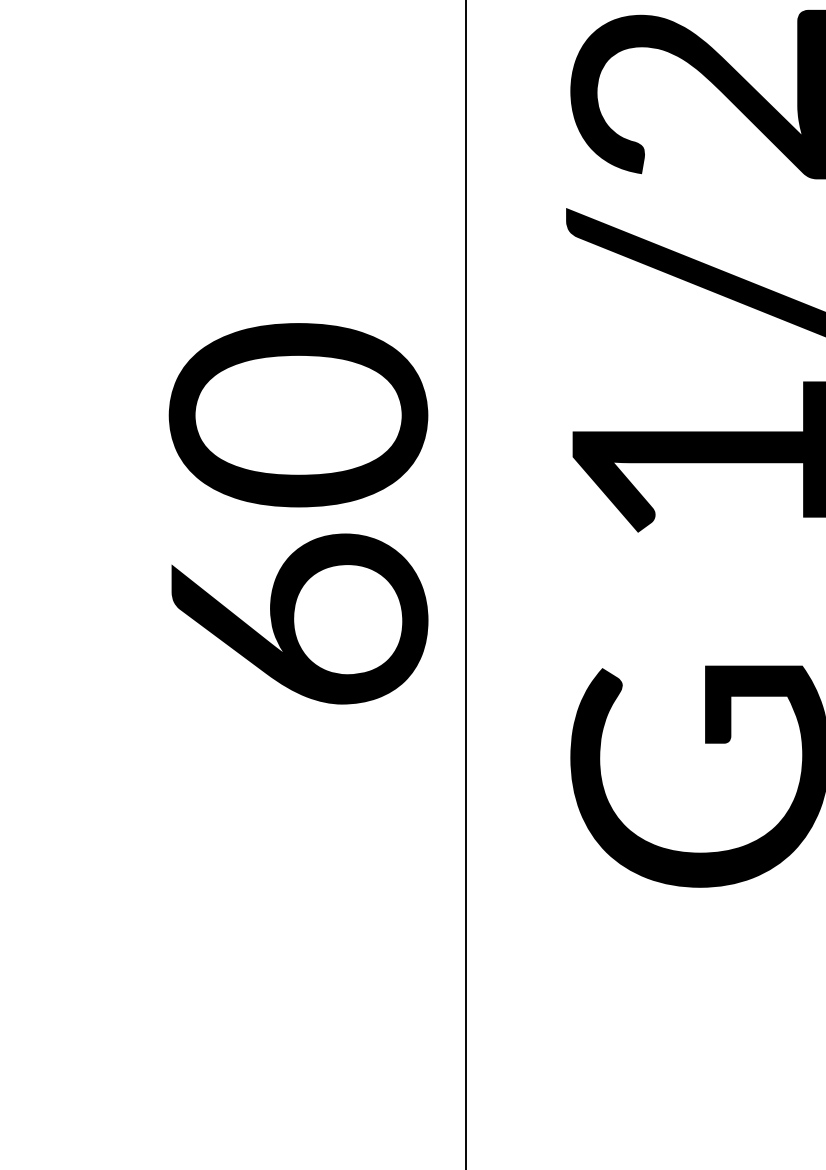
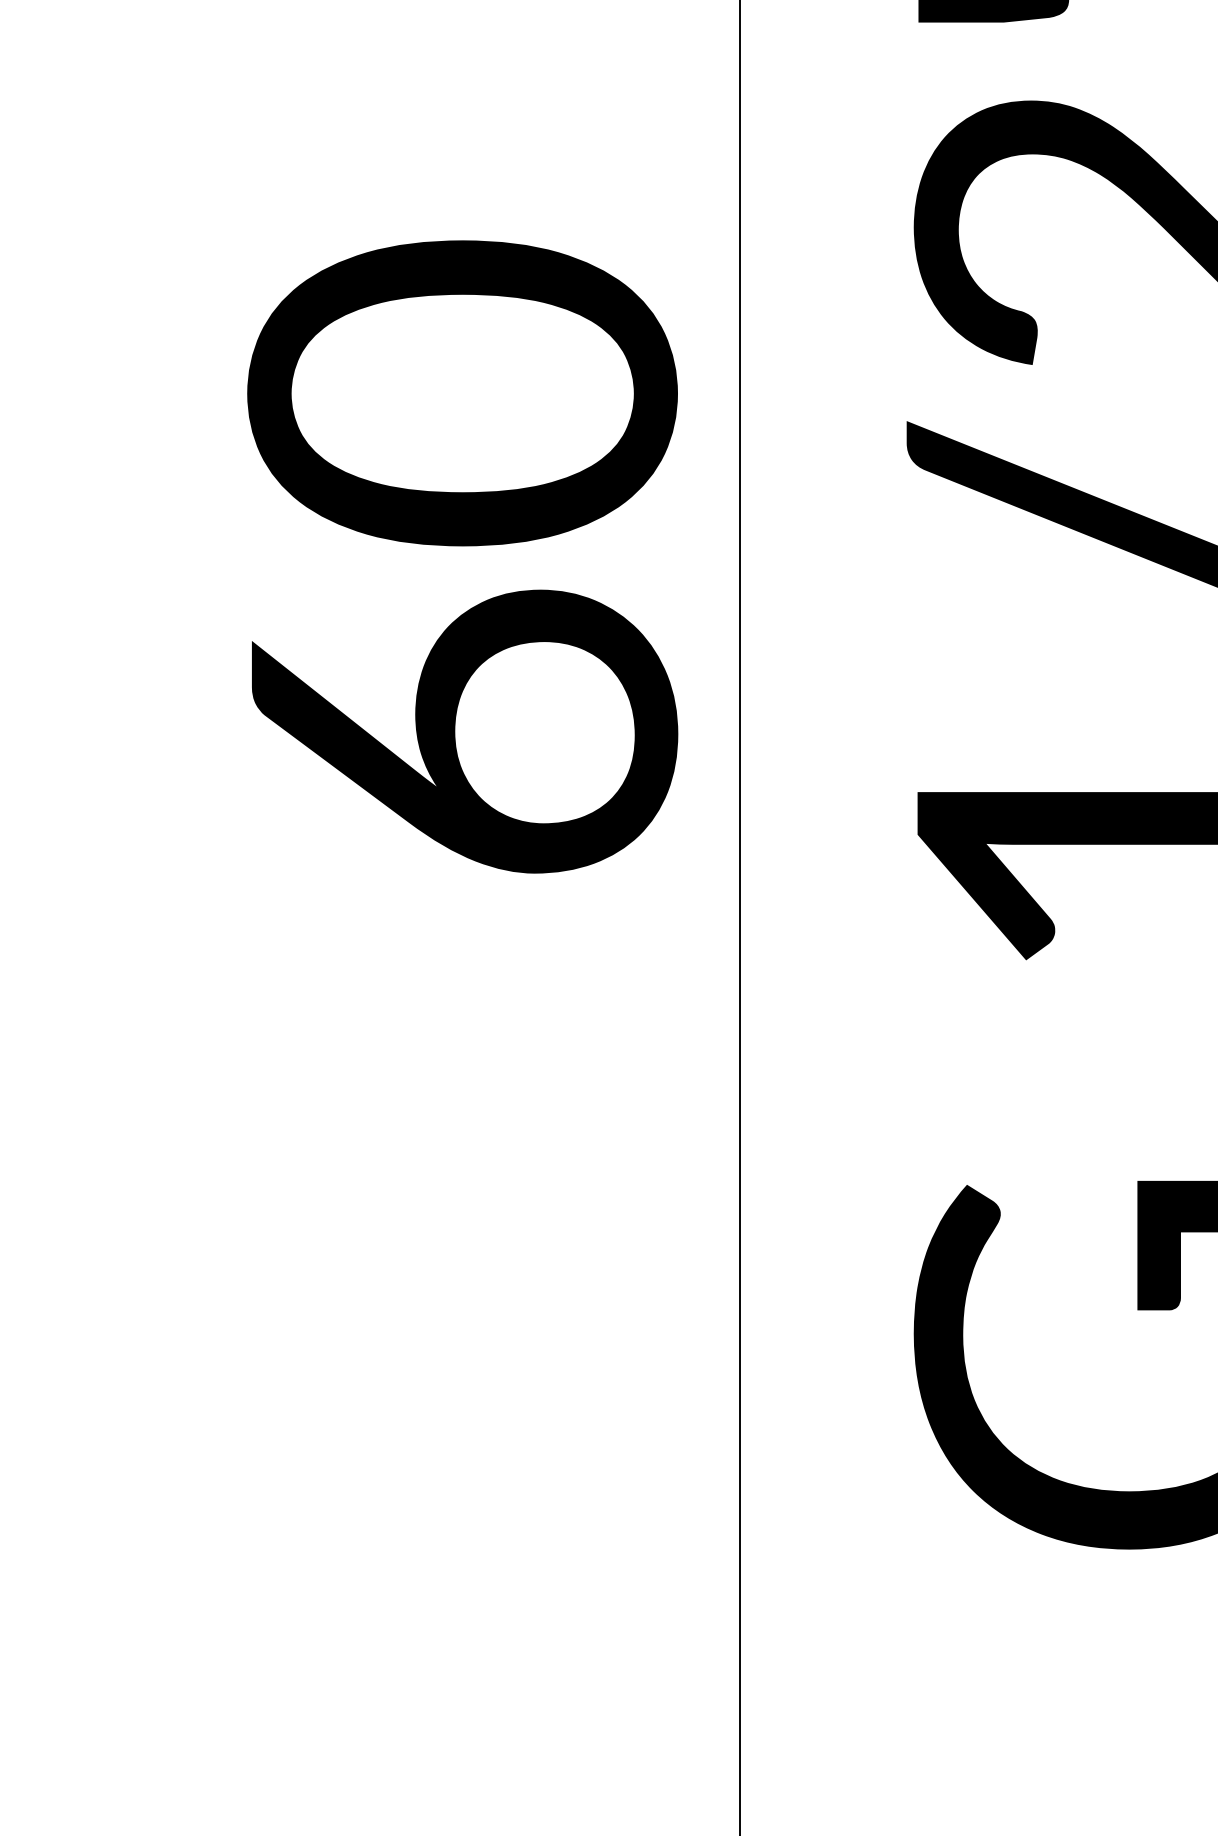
text: (298, 513) -> (462, 556), moved

